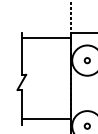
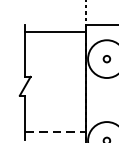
line: (46, 119) -> (55, 132), solid -> dashed

